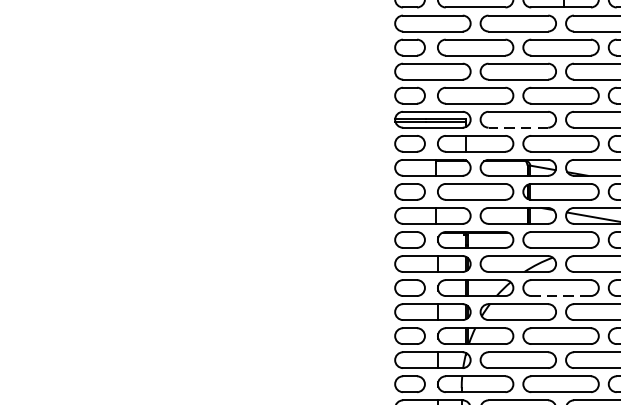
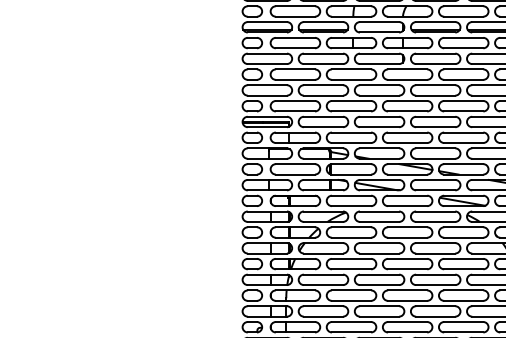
line: (518, 128) -> (323, 127), dashed -> solid
line: (561, 295) -> (351, 237), dashed -> solid

